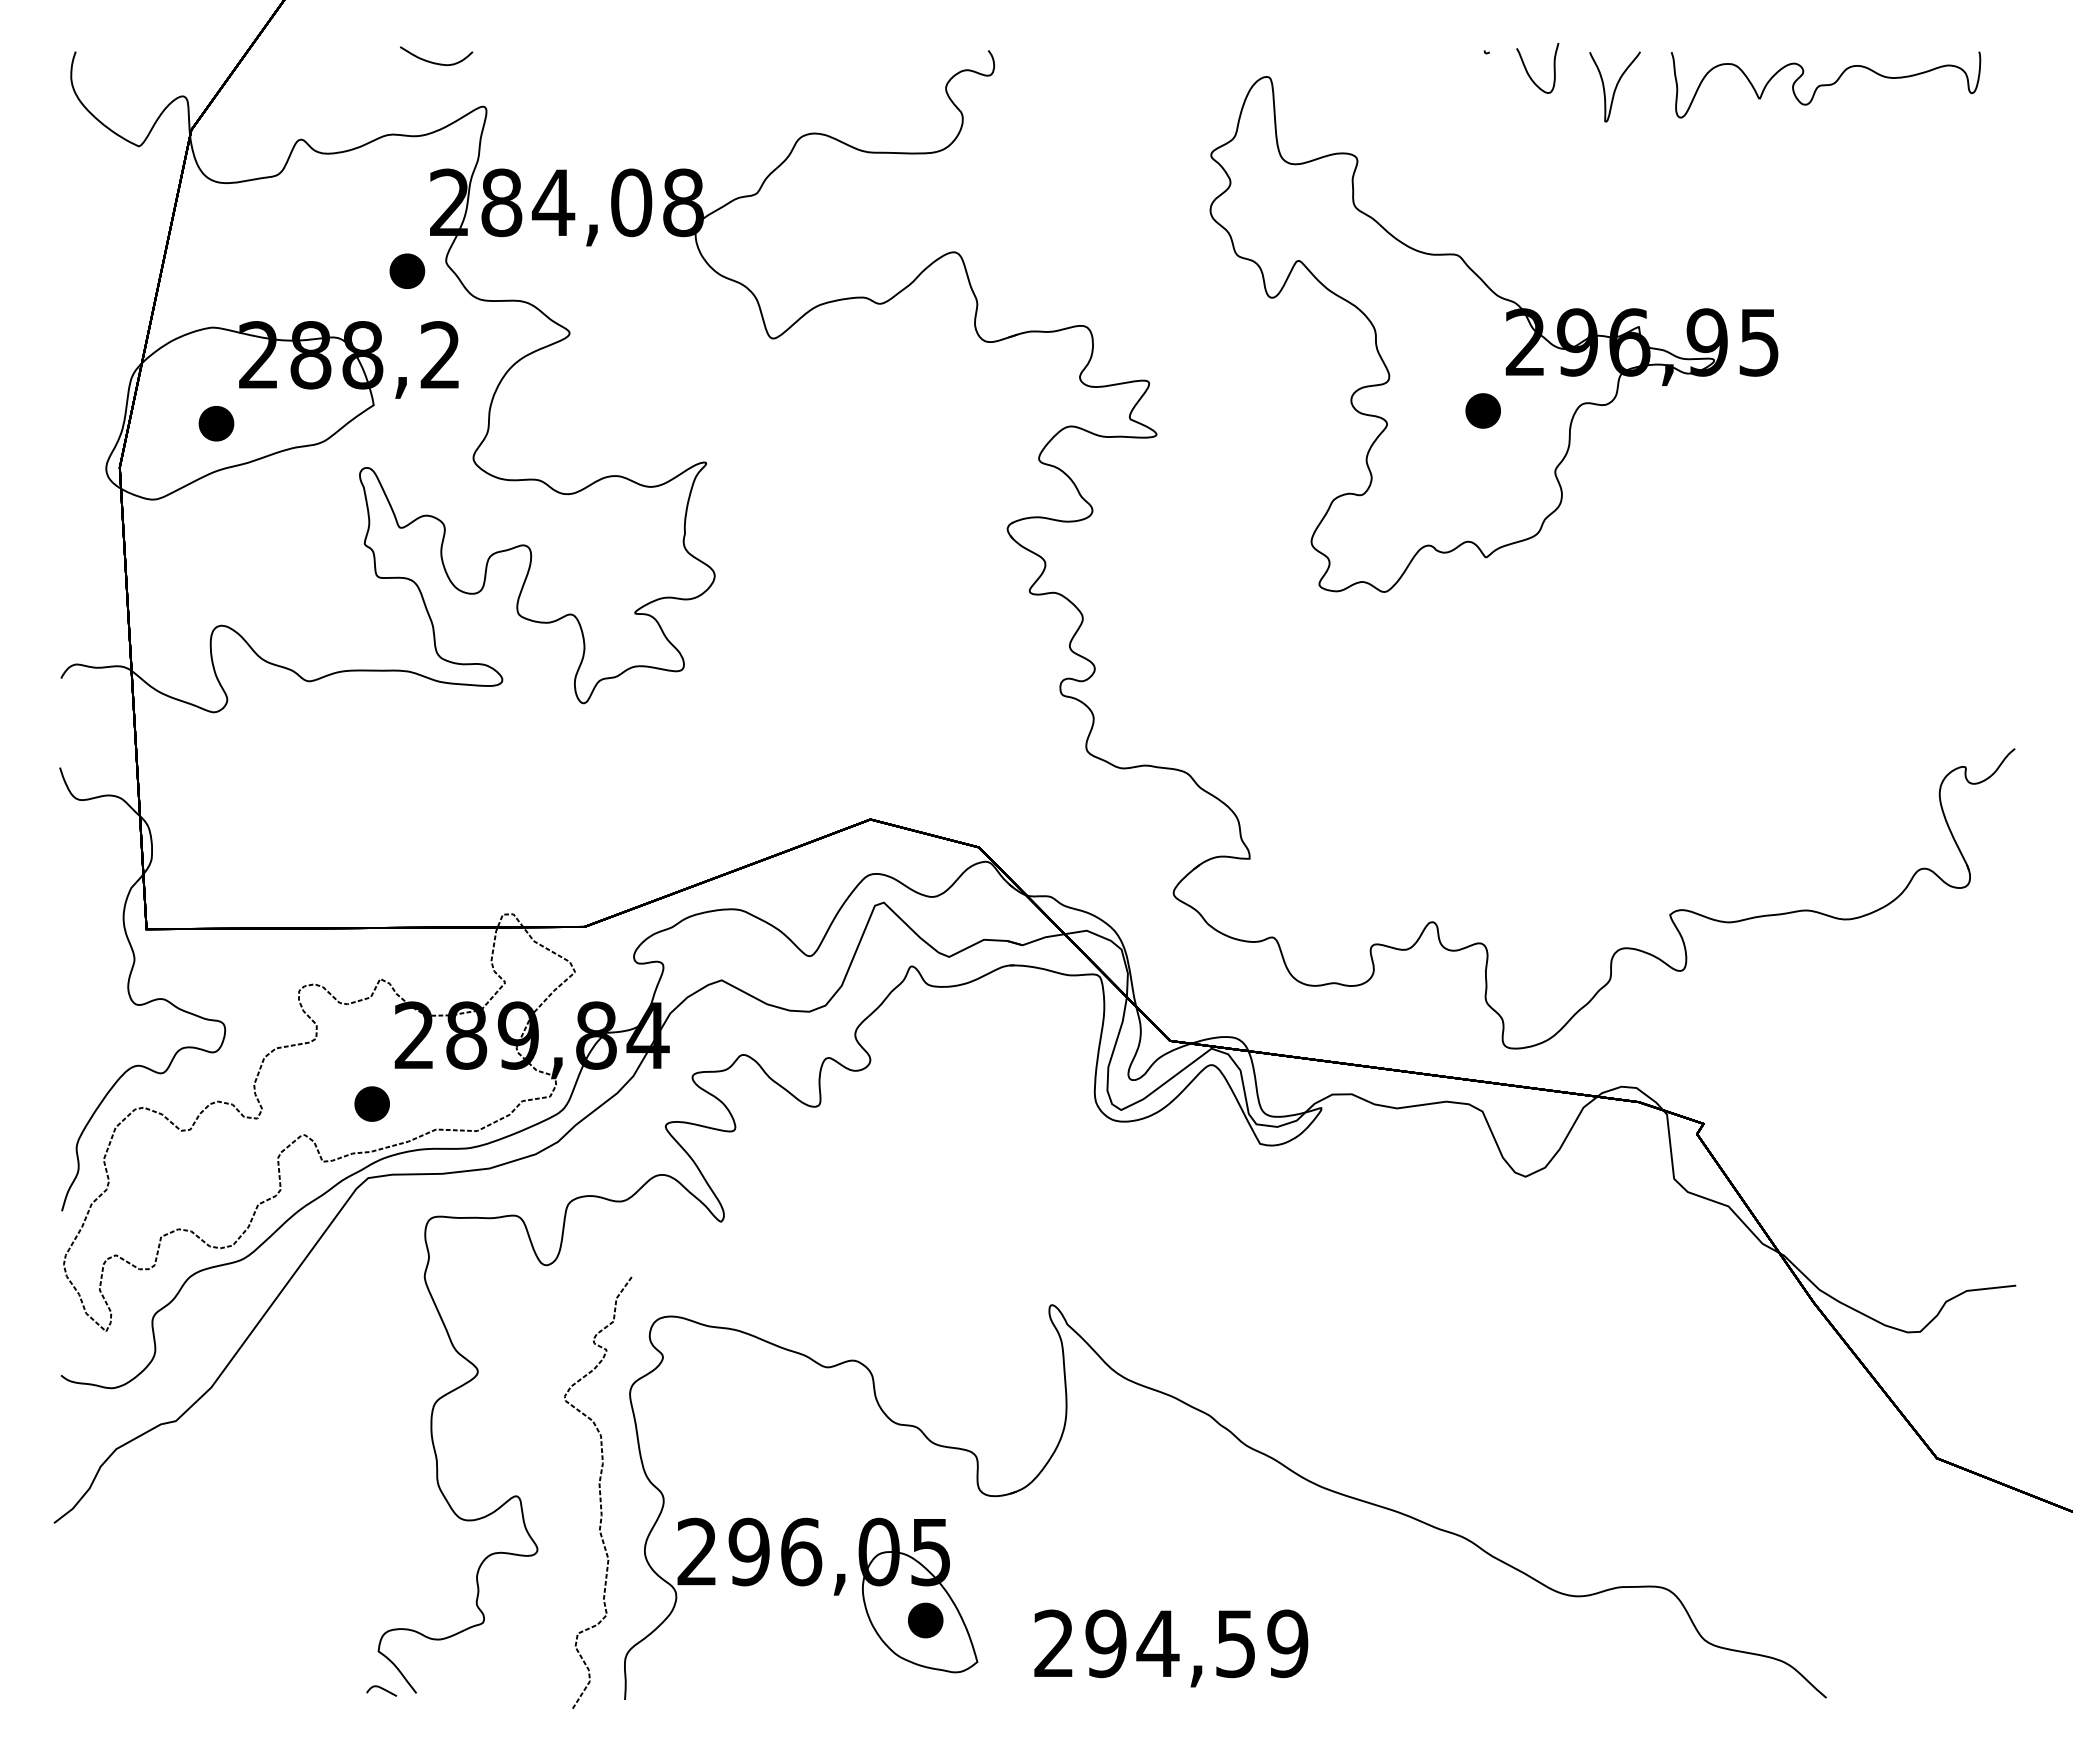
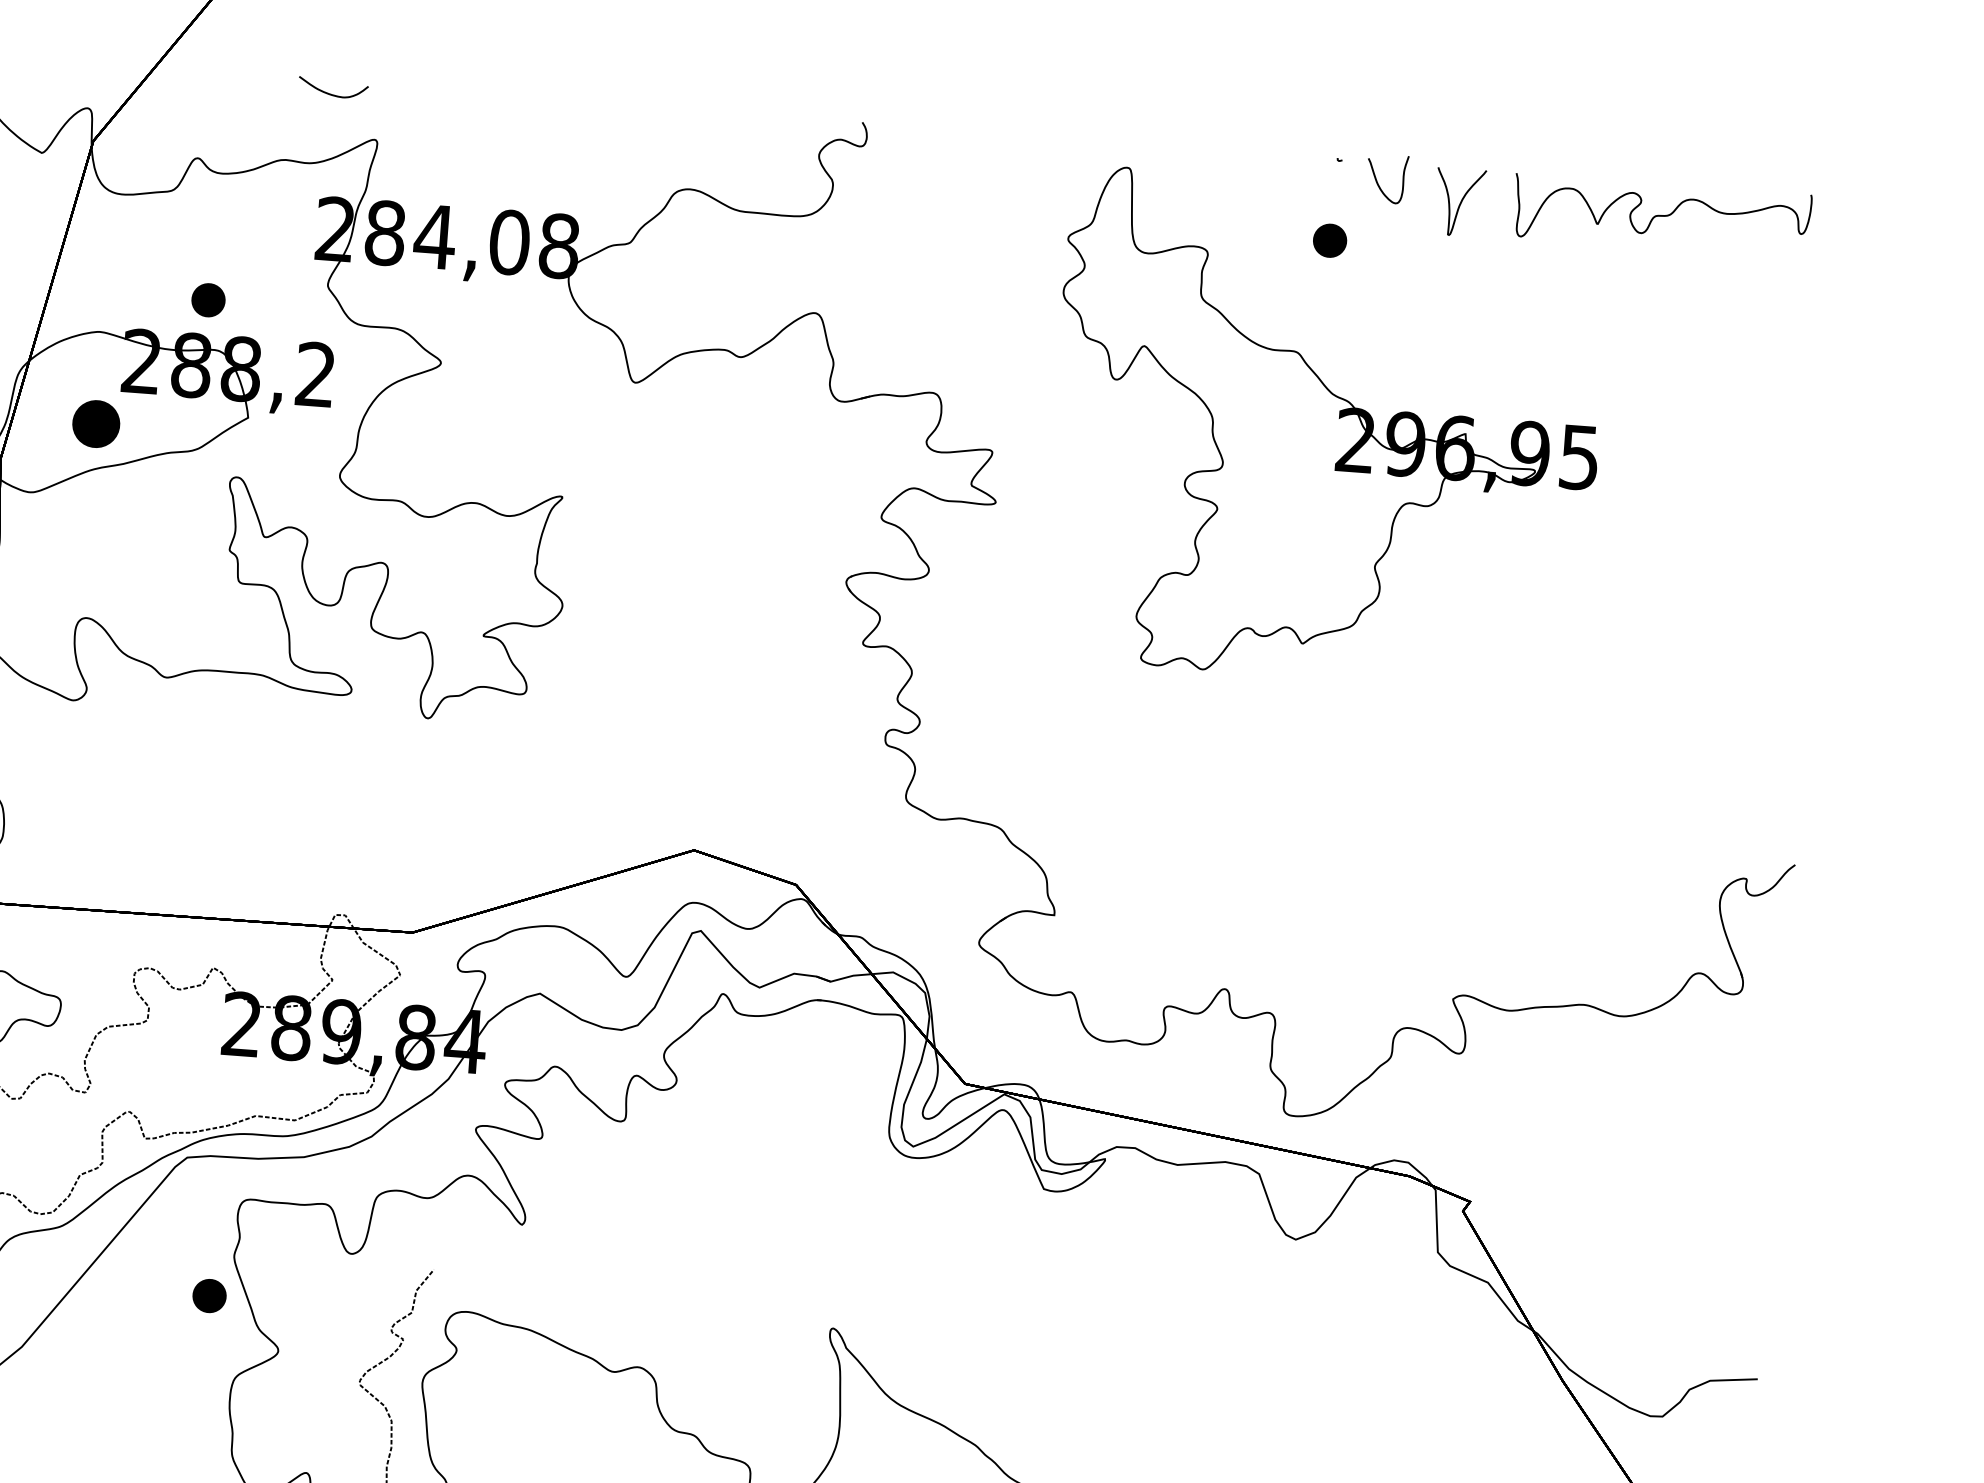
part: (407, 270) -> (208, 299), moved
part: (1482, 410) -> (1329, 240), moved
part: (216, 423) -> (96, 423), size x1.4
part: (371, 1103) -> (208, 1295), moved

